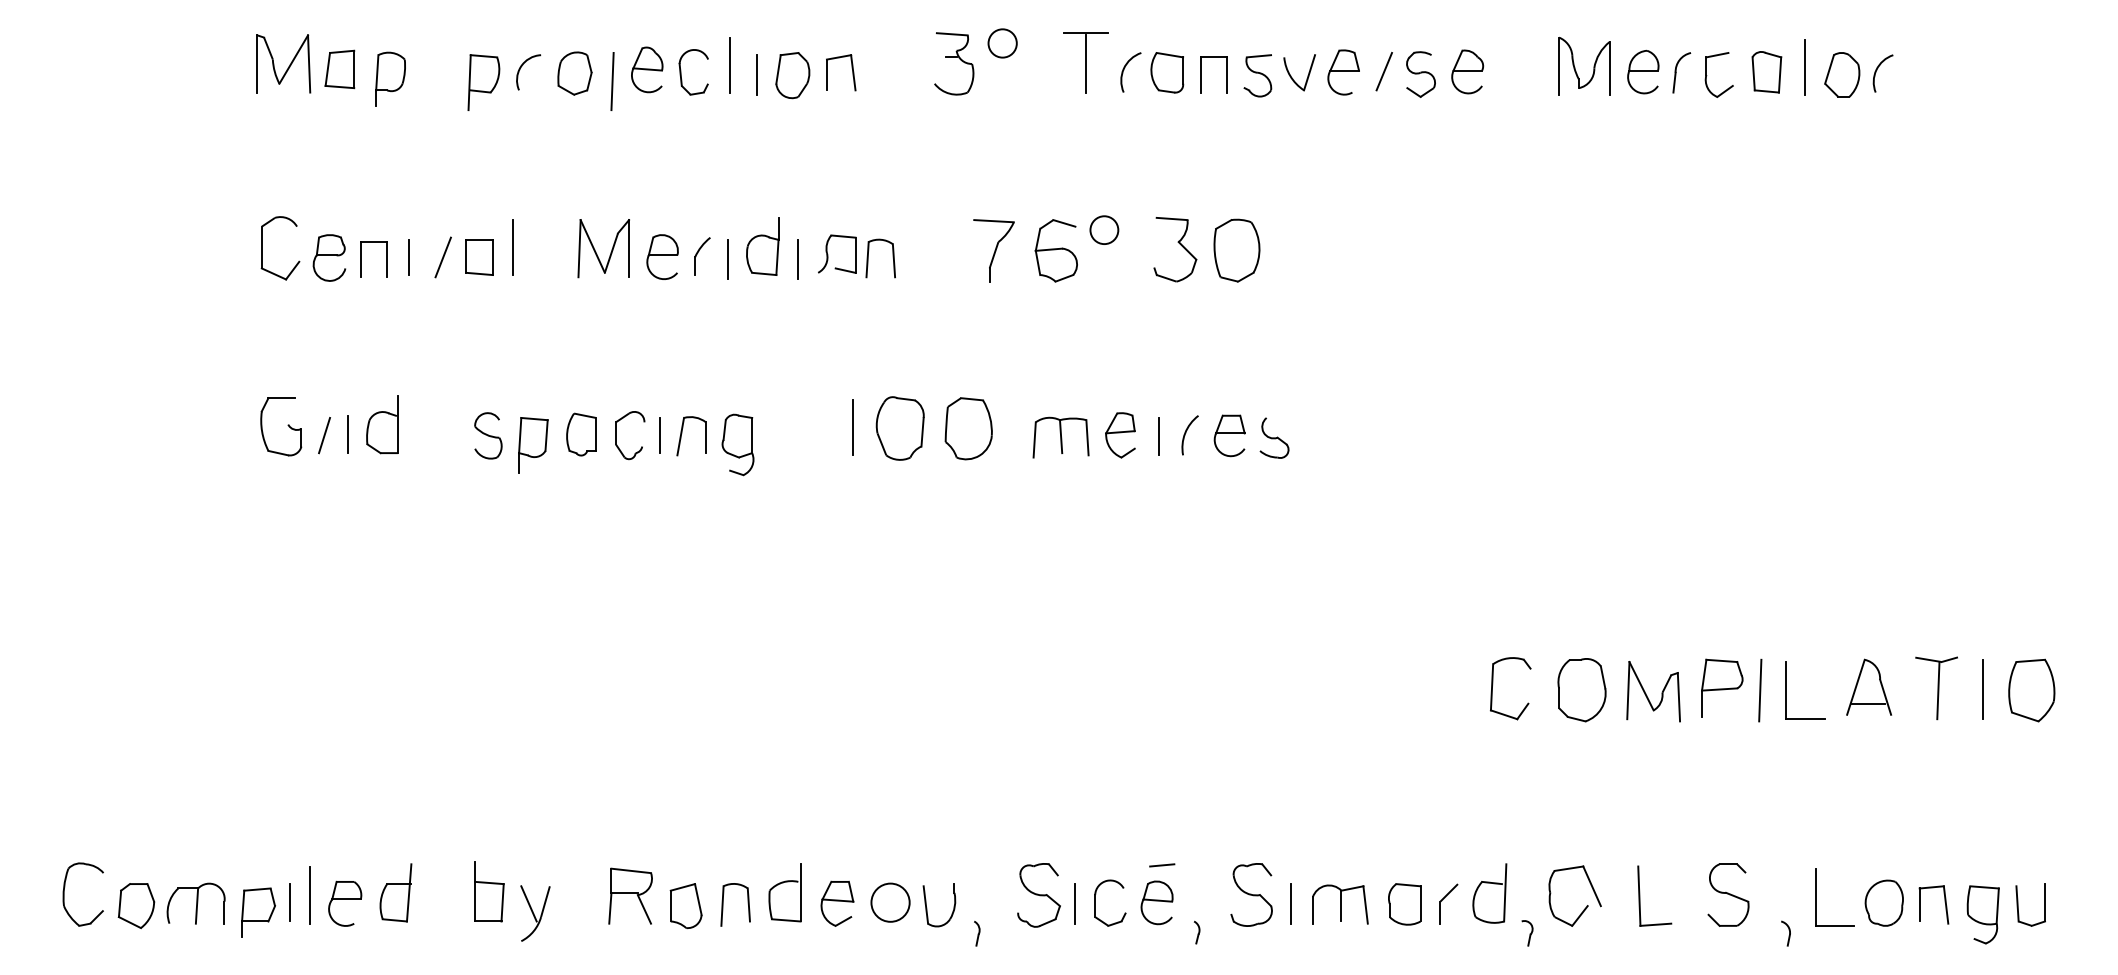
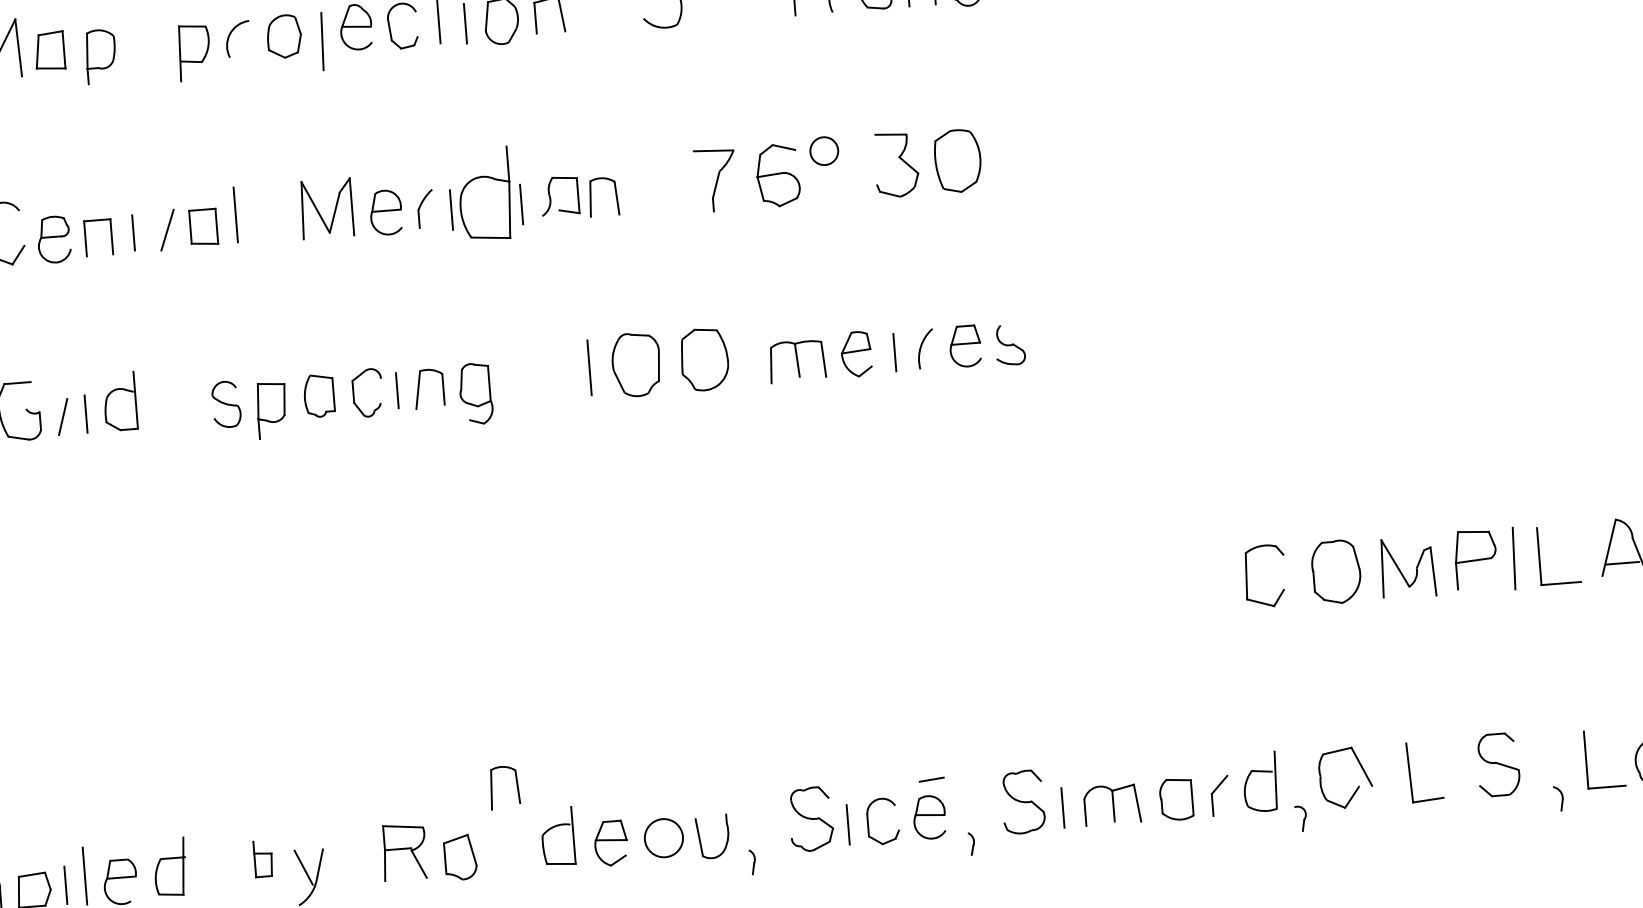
part: (762, 246) -> (484, 194), size x1.6
part: (489, 891) -> (263, 858), size x0.6
part: (723, 904) -> (492, 788), moved

